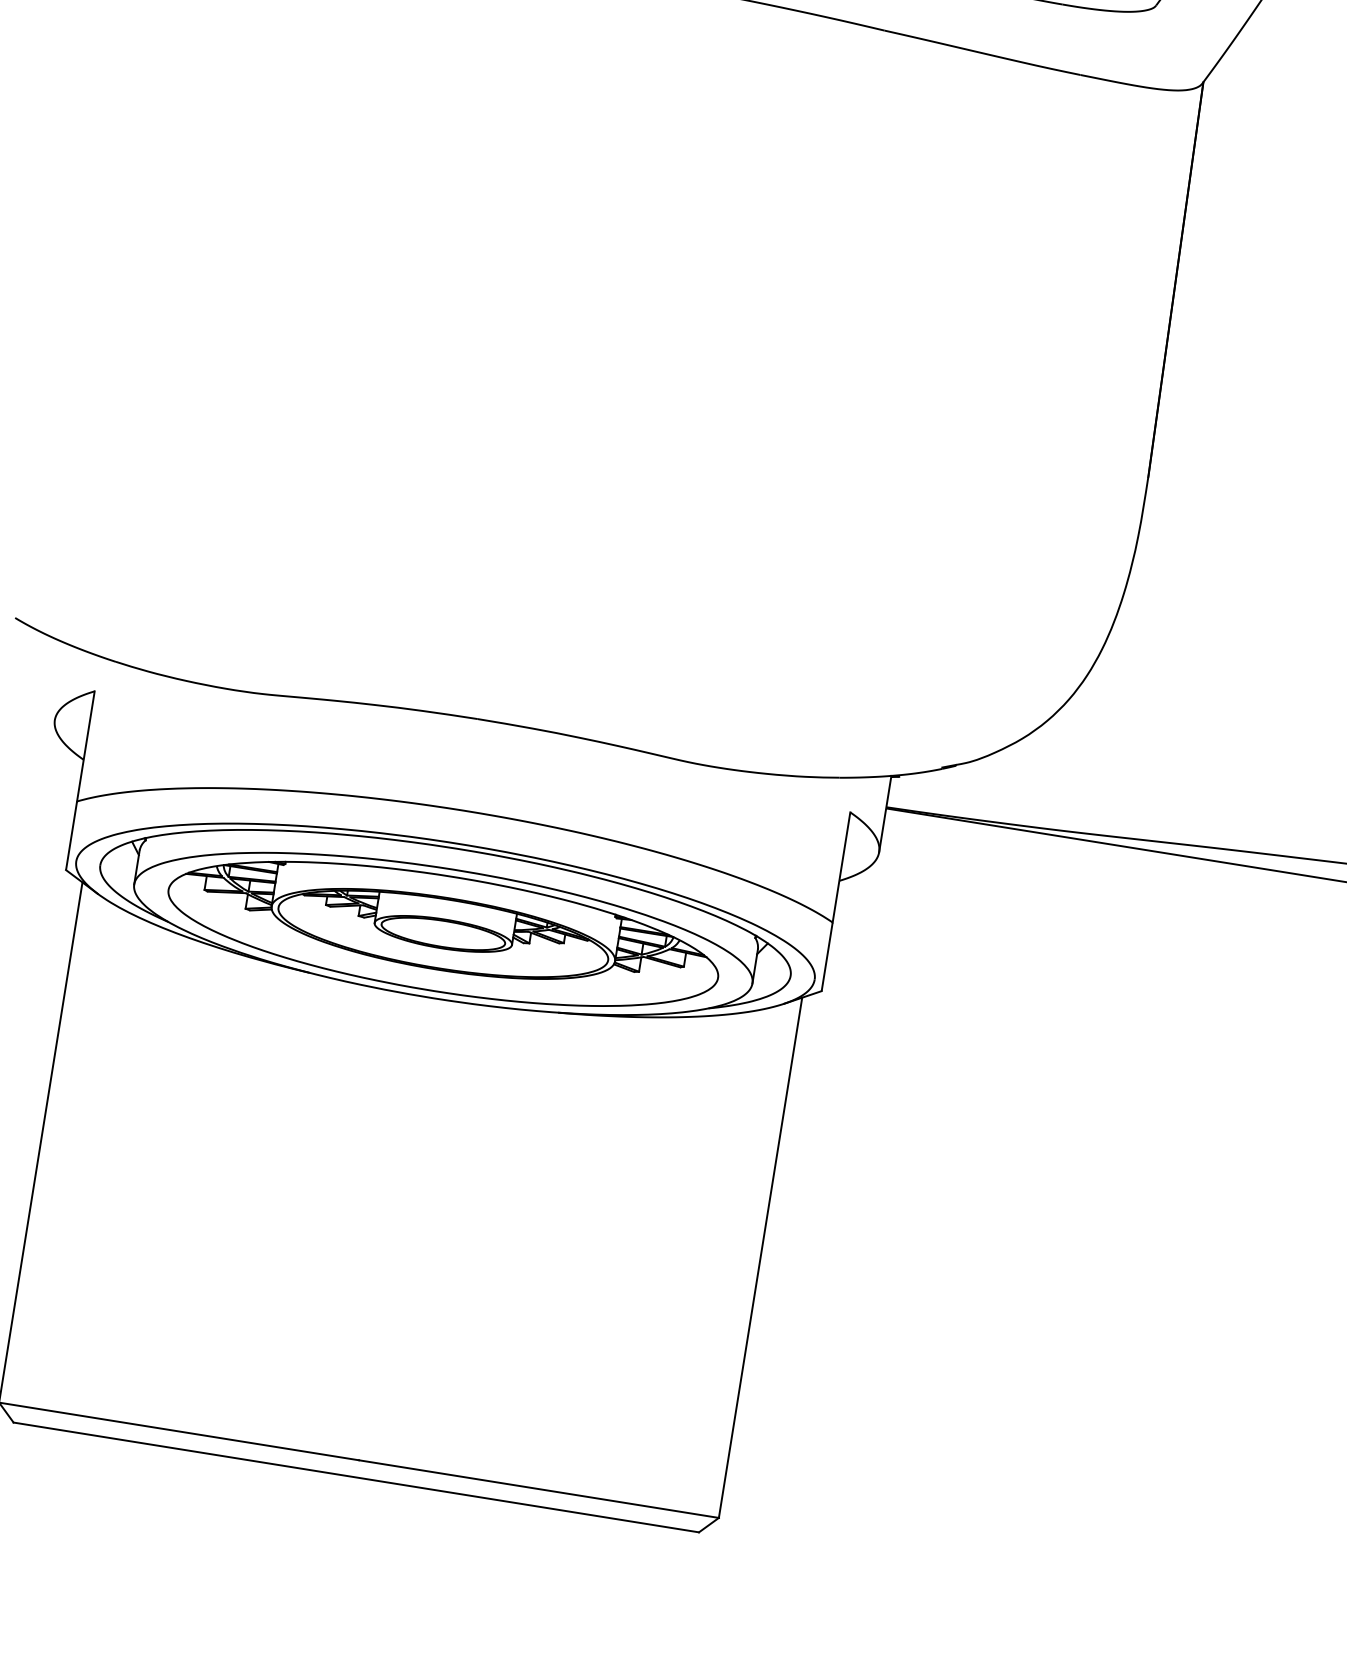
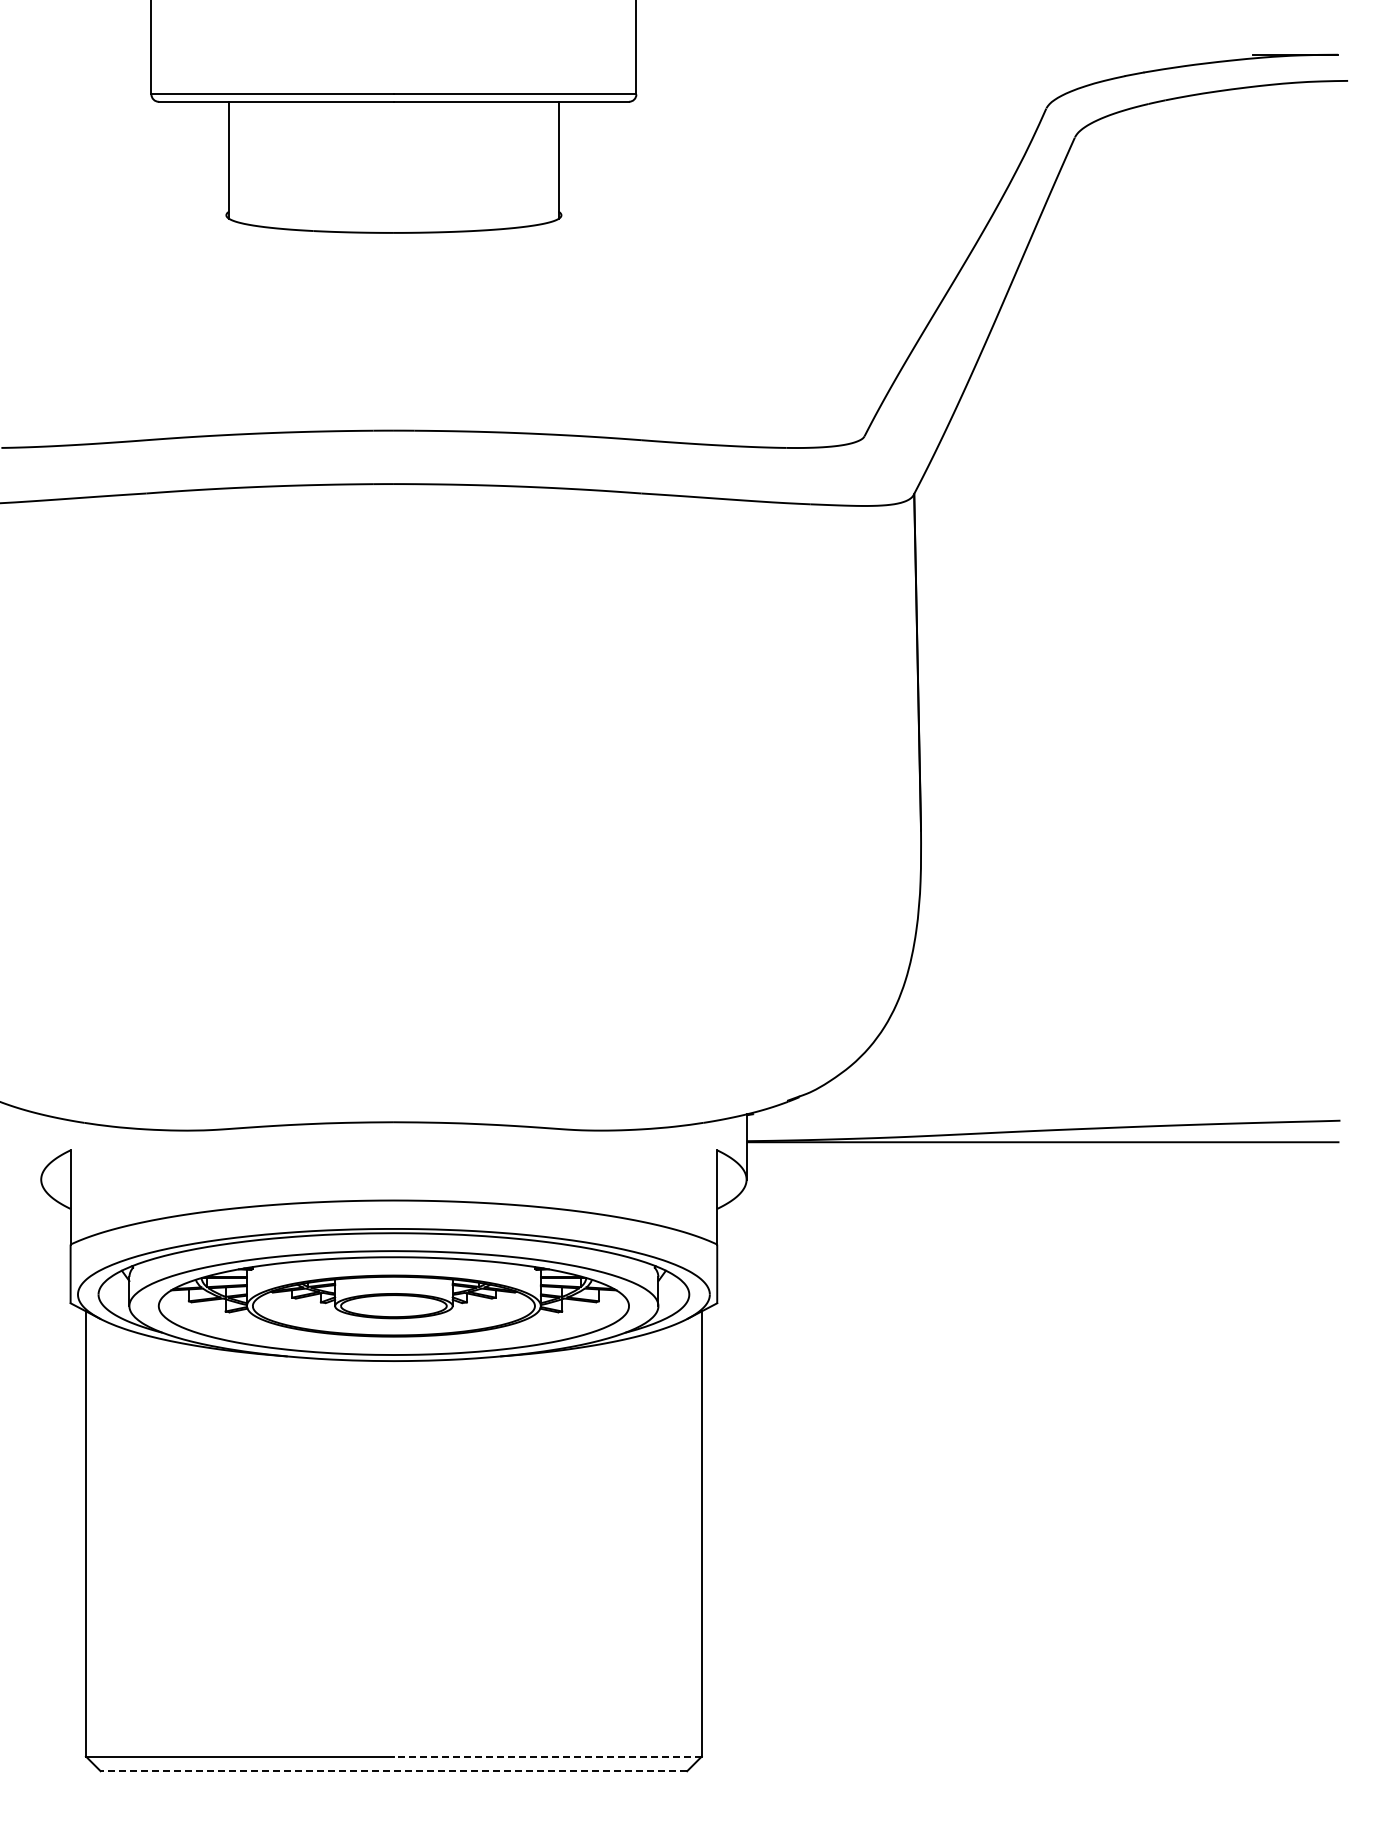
line: (355, 1477) -> (393, 1771), solid -> dashed
line: (538, 1489) -> (547, 1756), solid -> dashed

